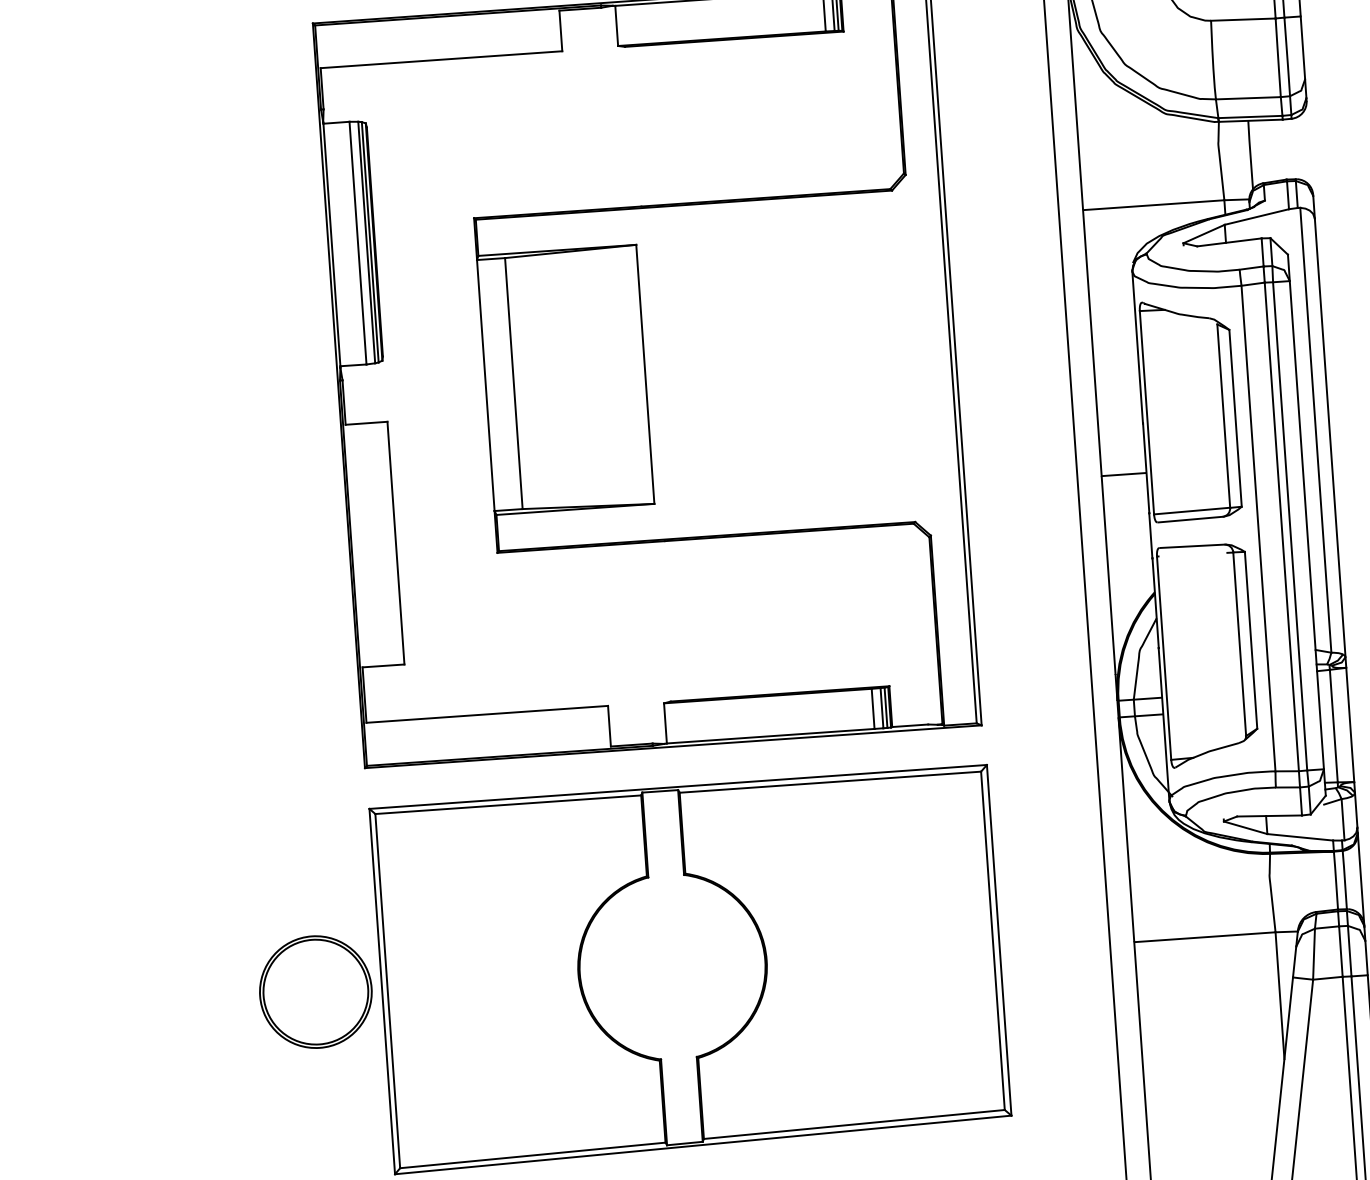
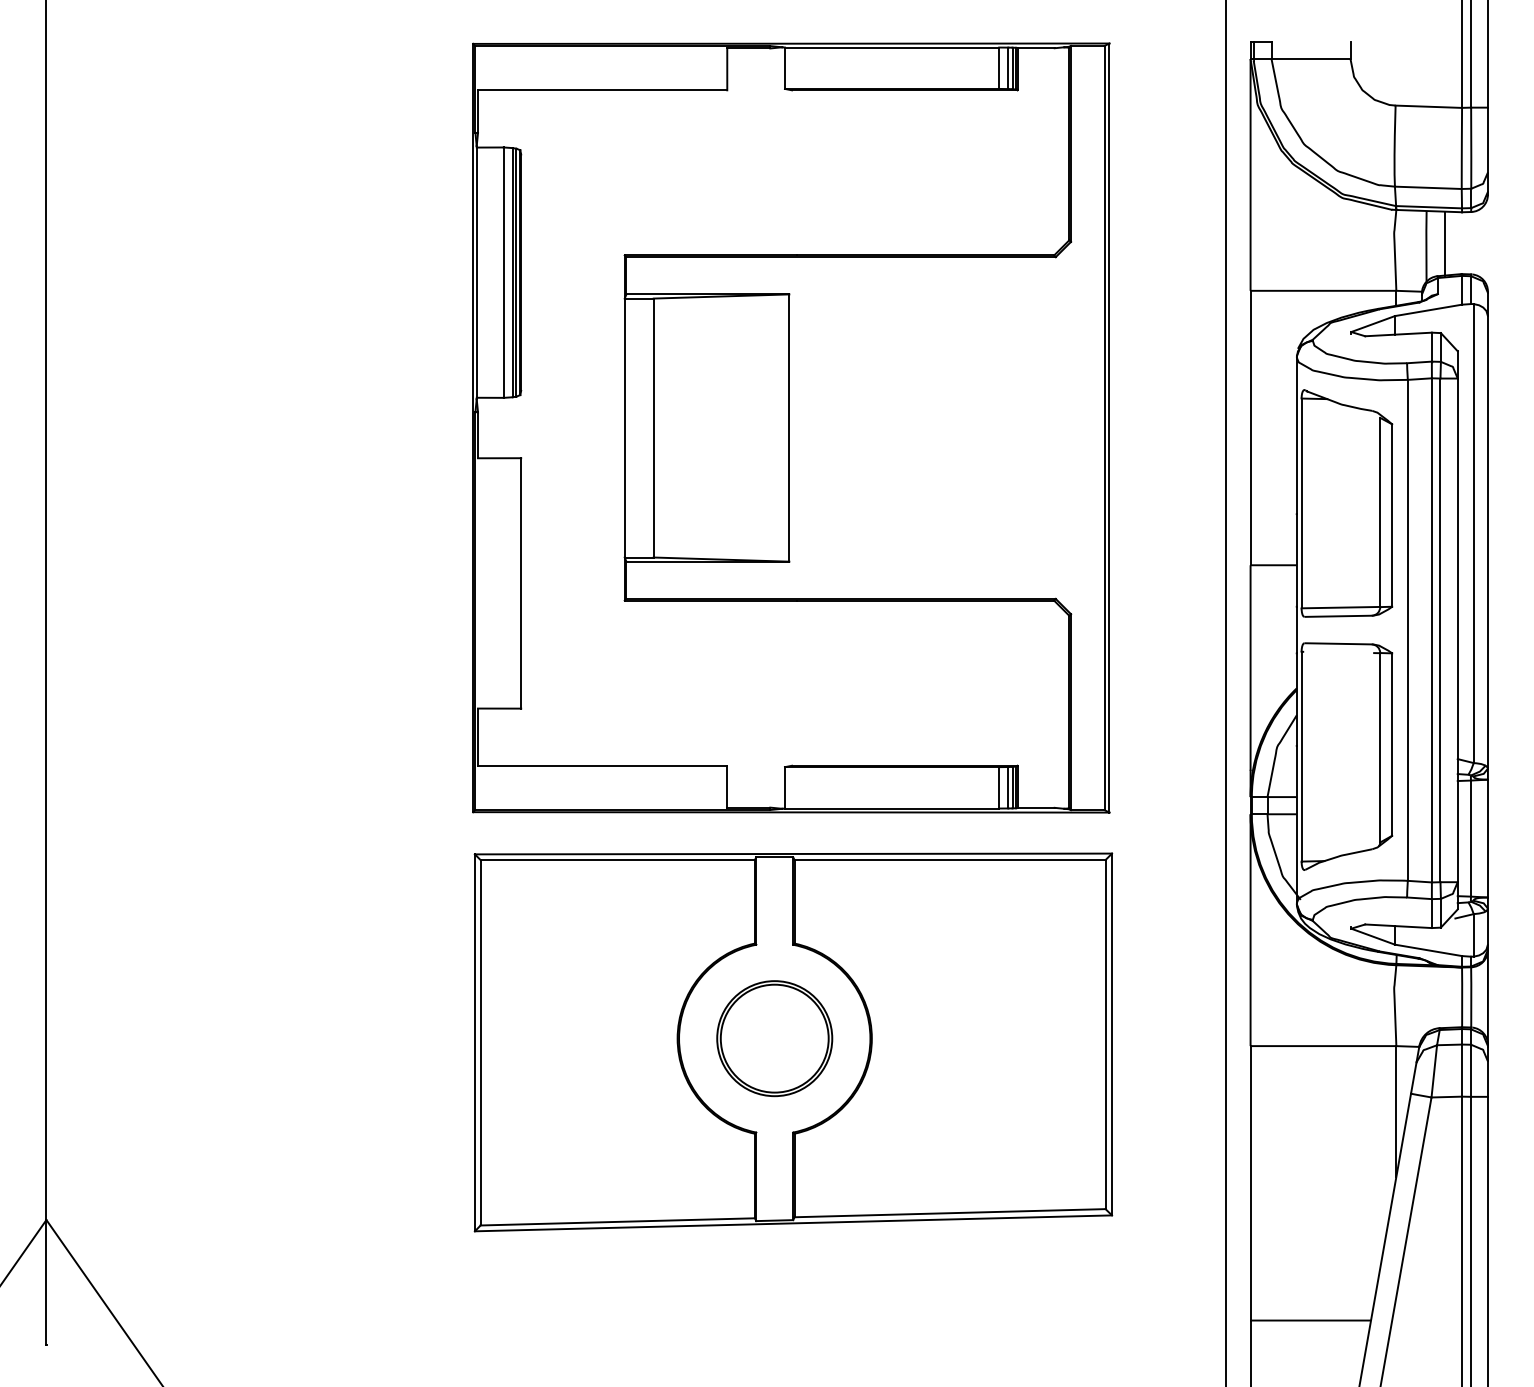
line: (1267, 151) -> (1444, 243), added
part: (315, 992) -> (774, 1038), moved

